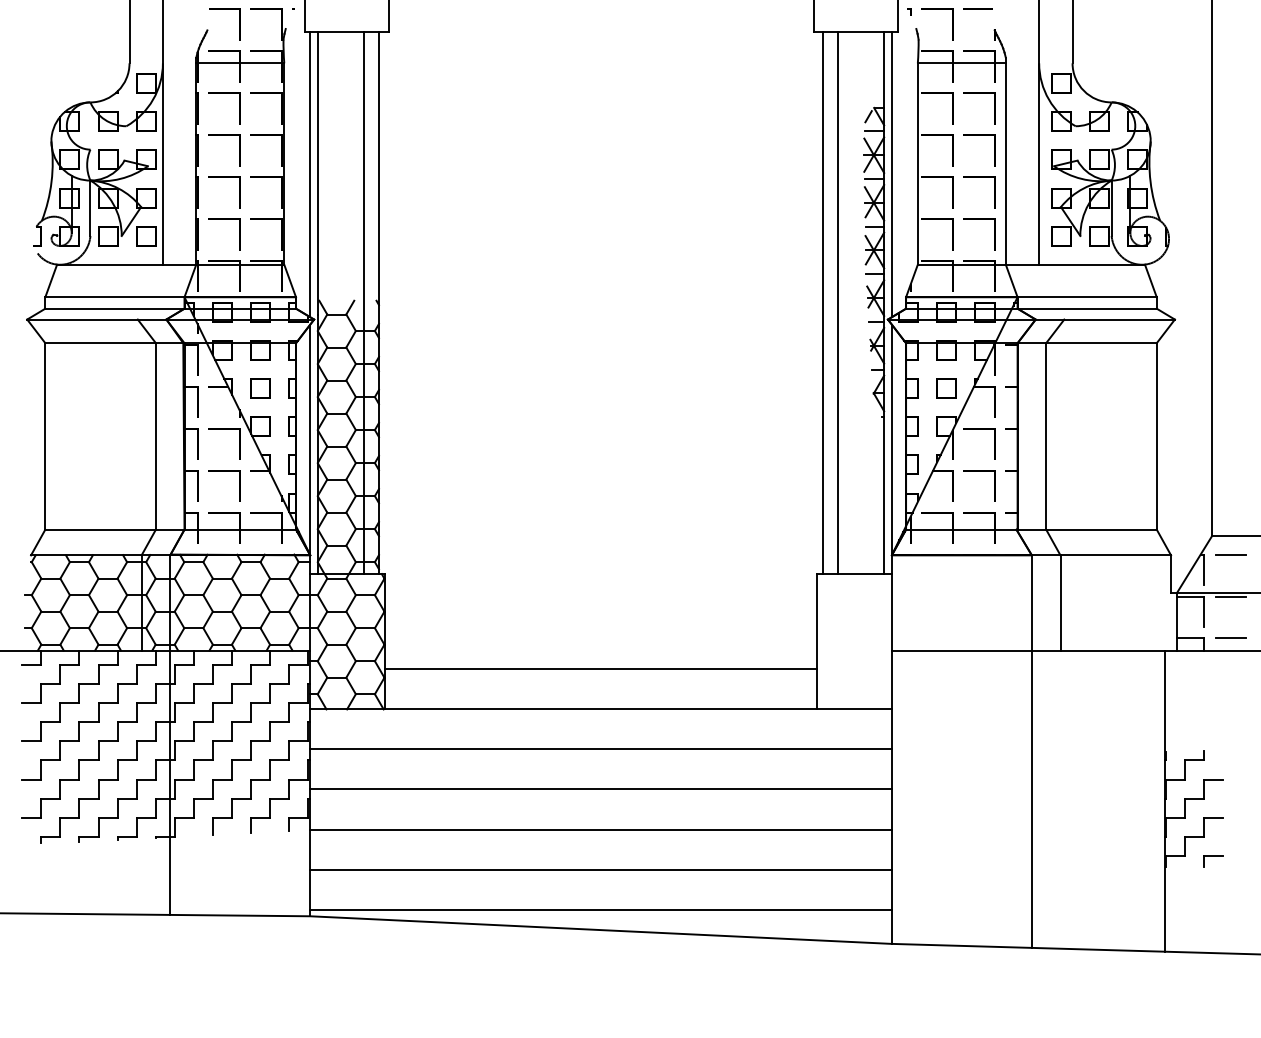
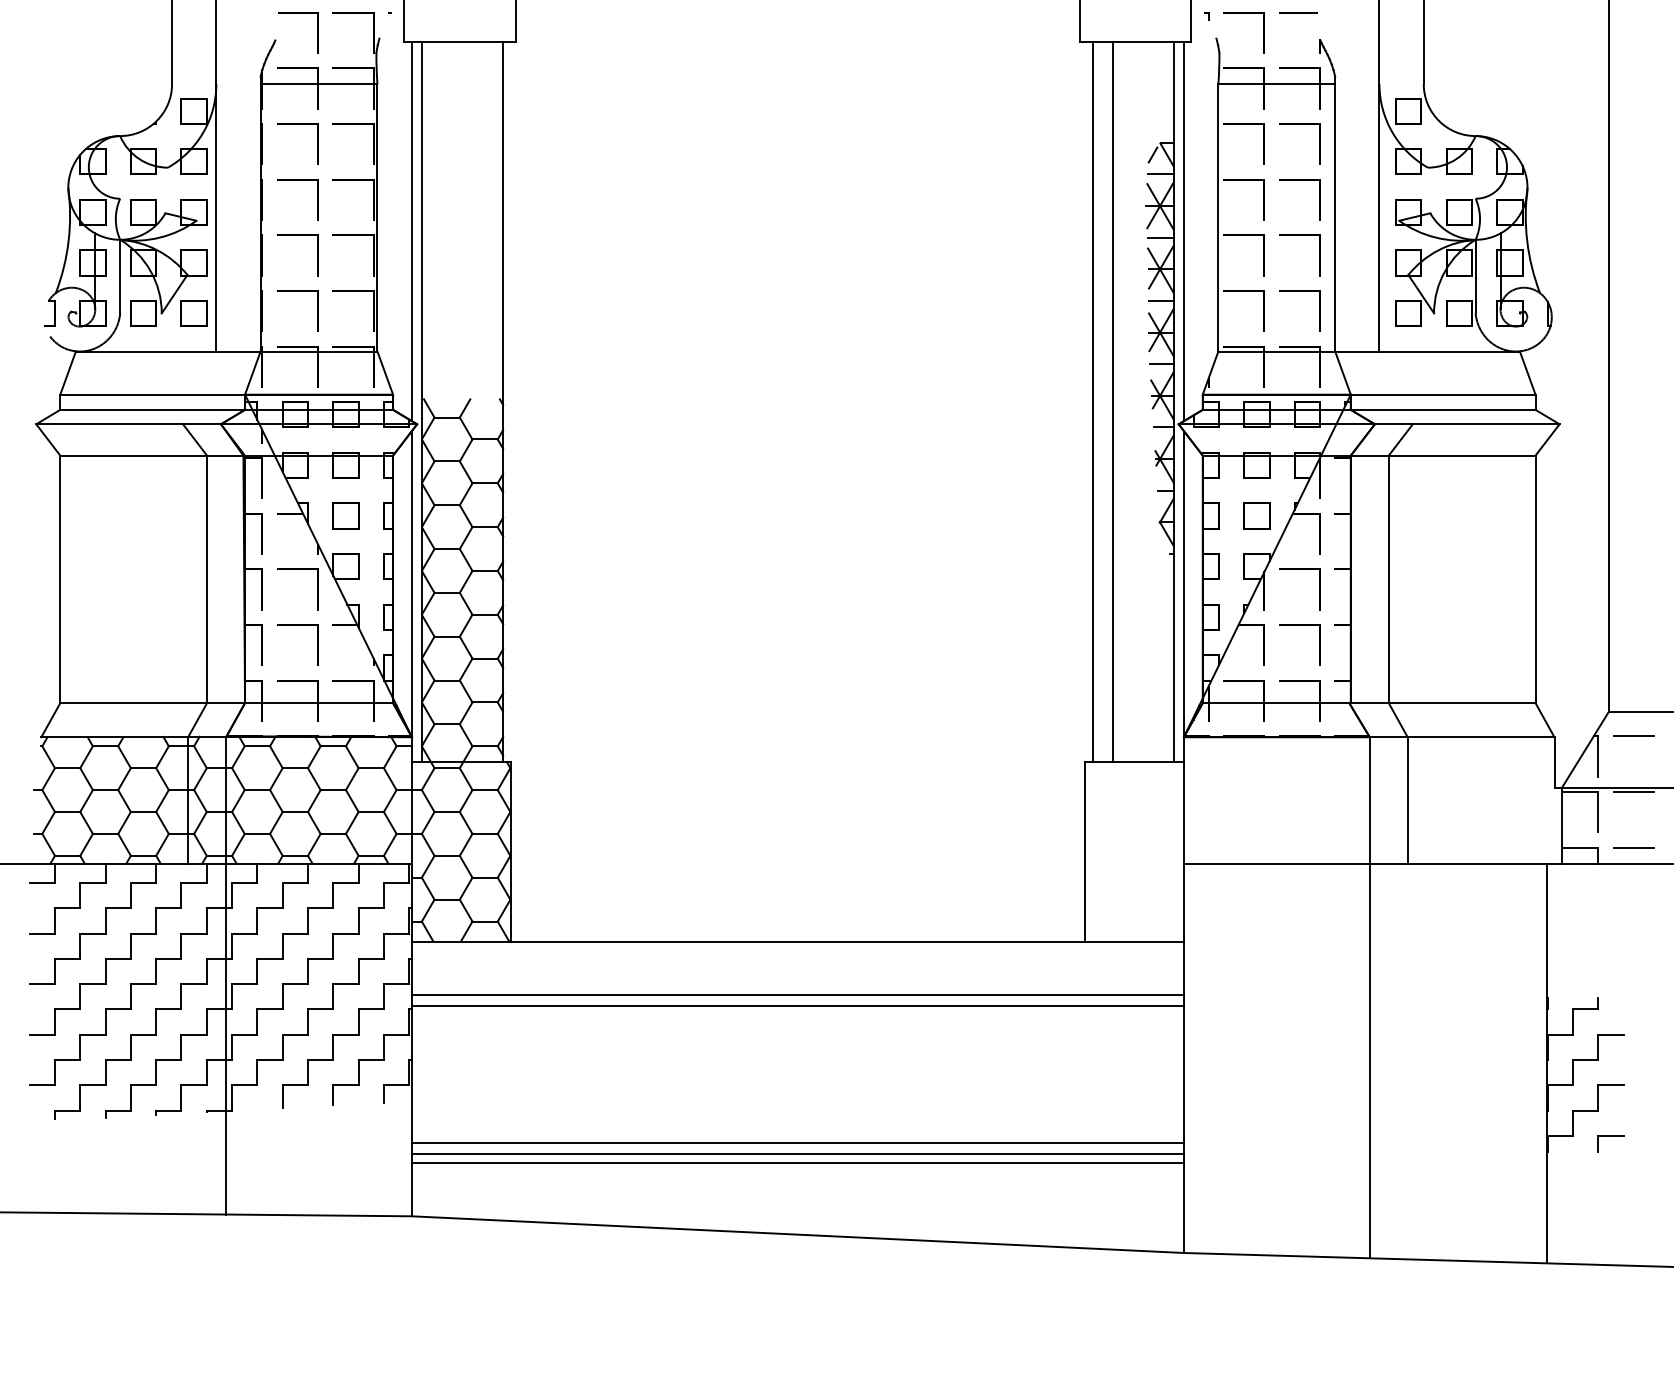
line: (363, 303) -> (482, 402), removed
line: (600, 669) -> (797, 888), removed
line: (600, 789) -> (797, 1006), moved
line: (600, 829) -> (797, 1143), moved
line: (600, 909) -> (797, 1163), moved

